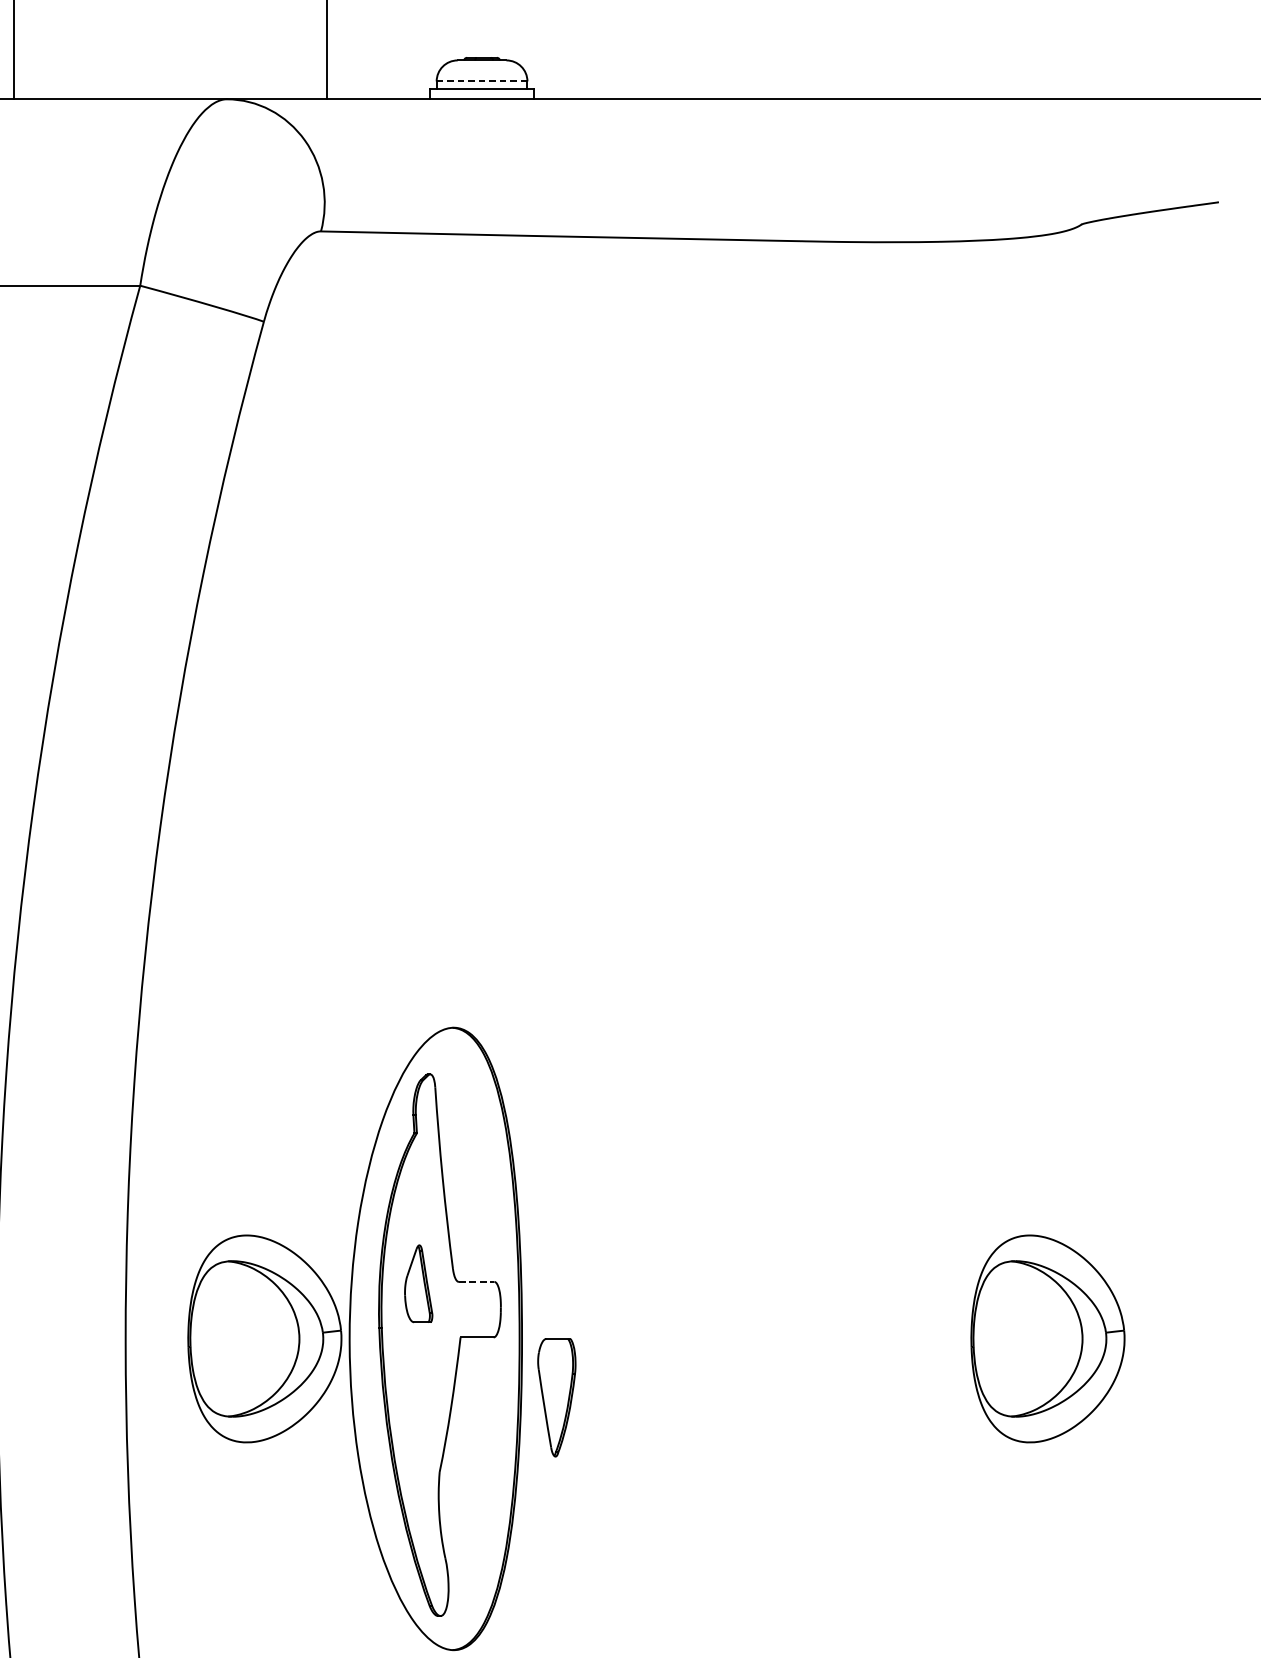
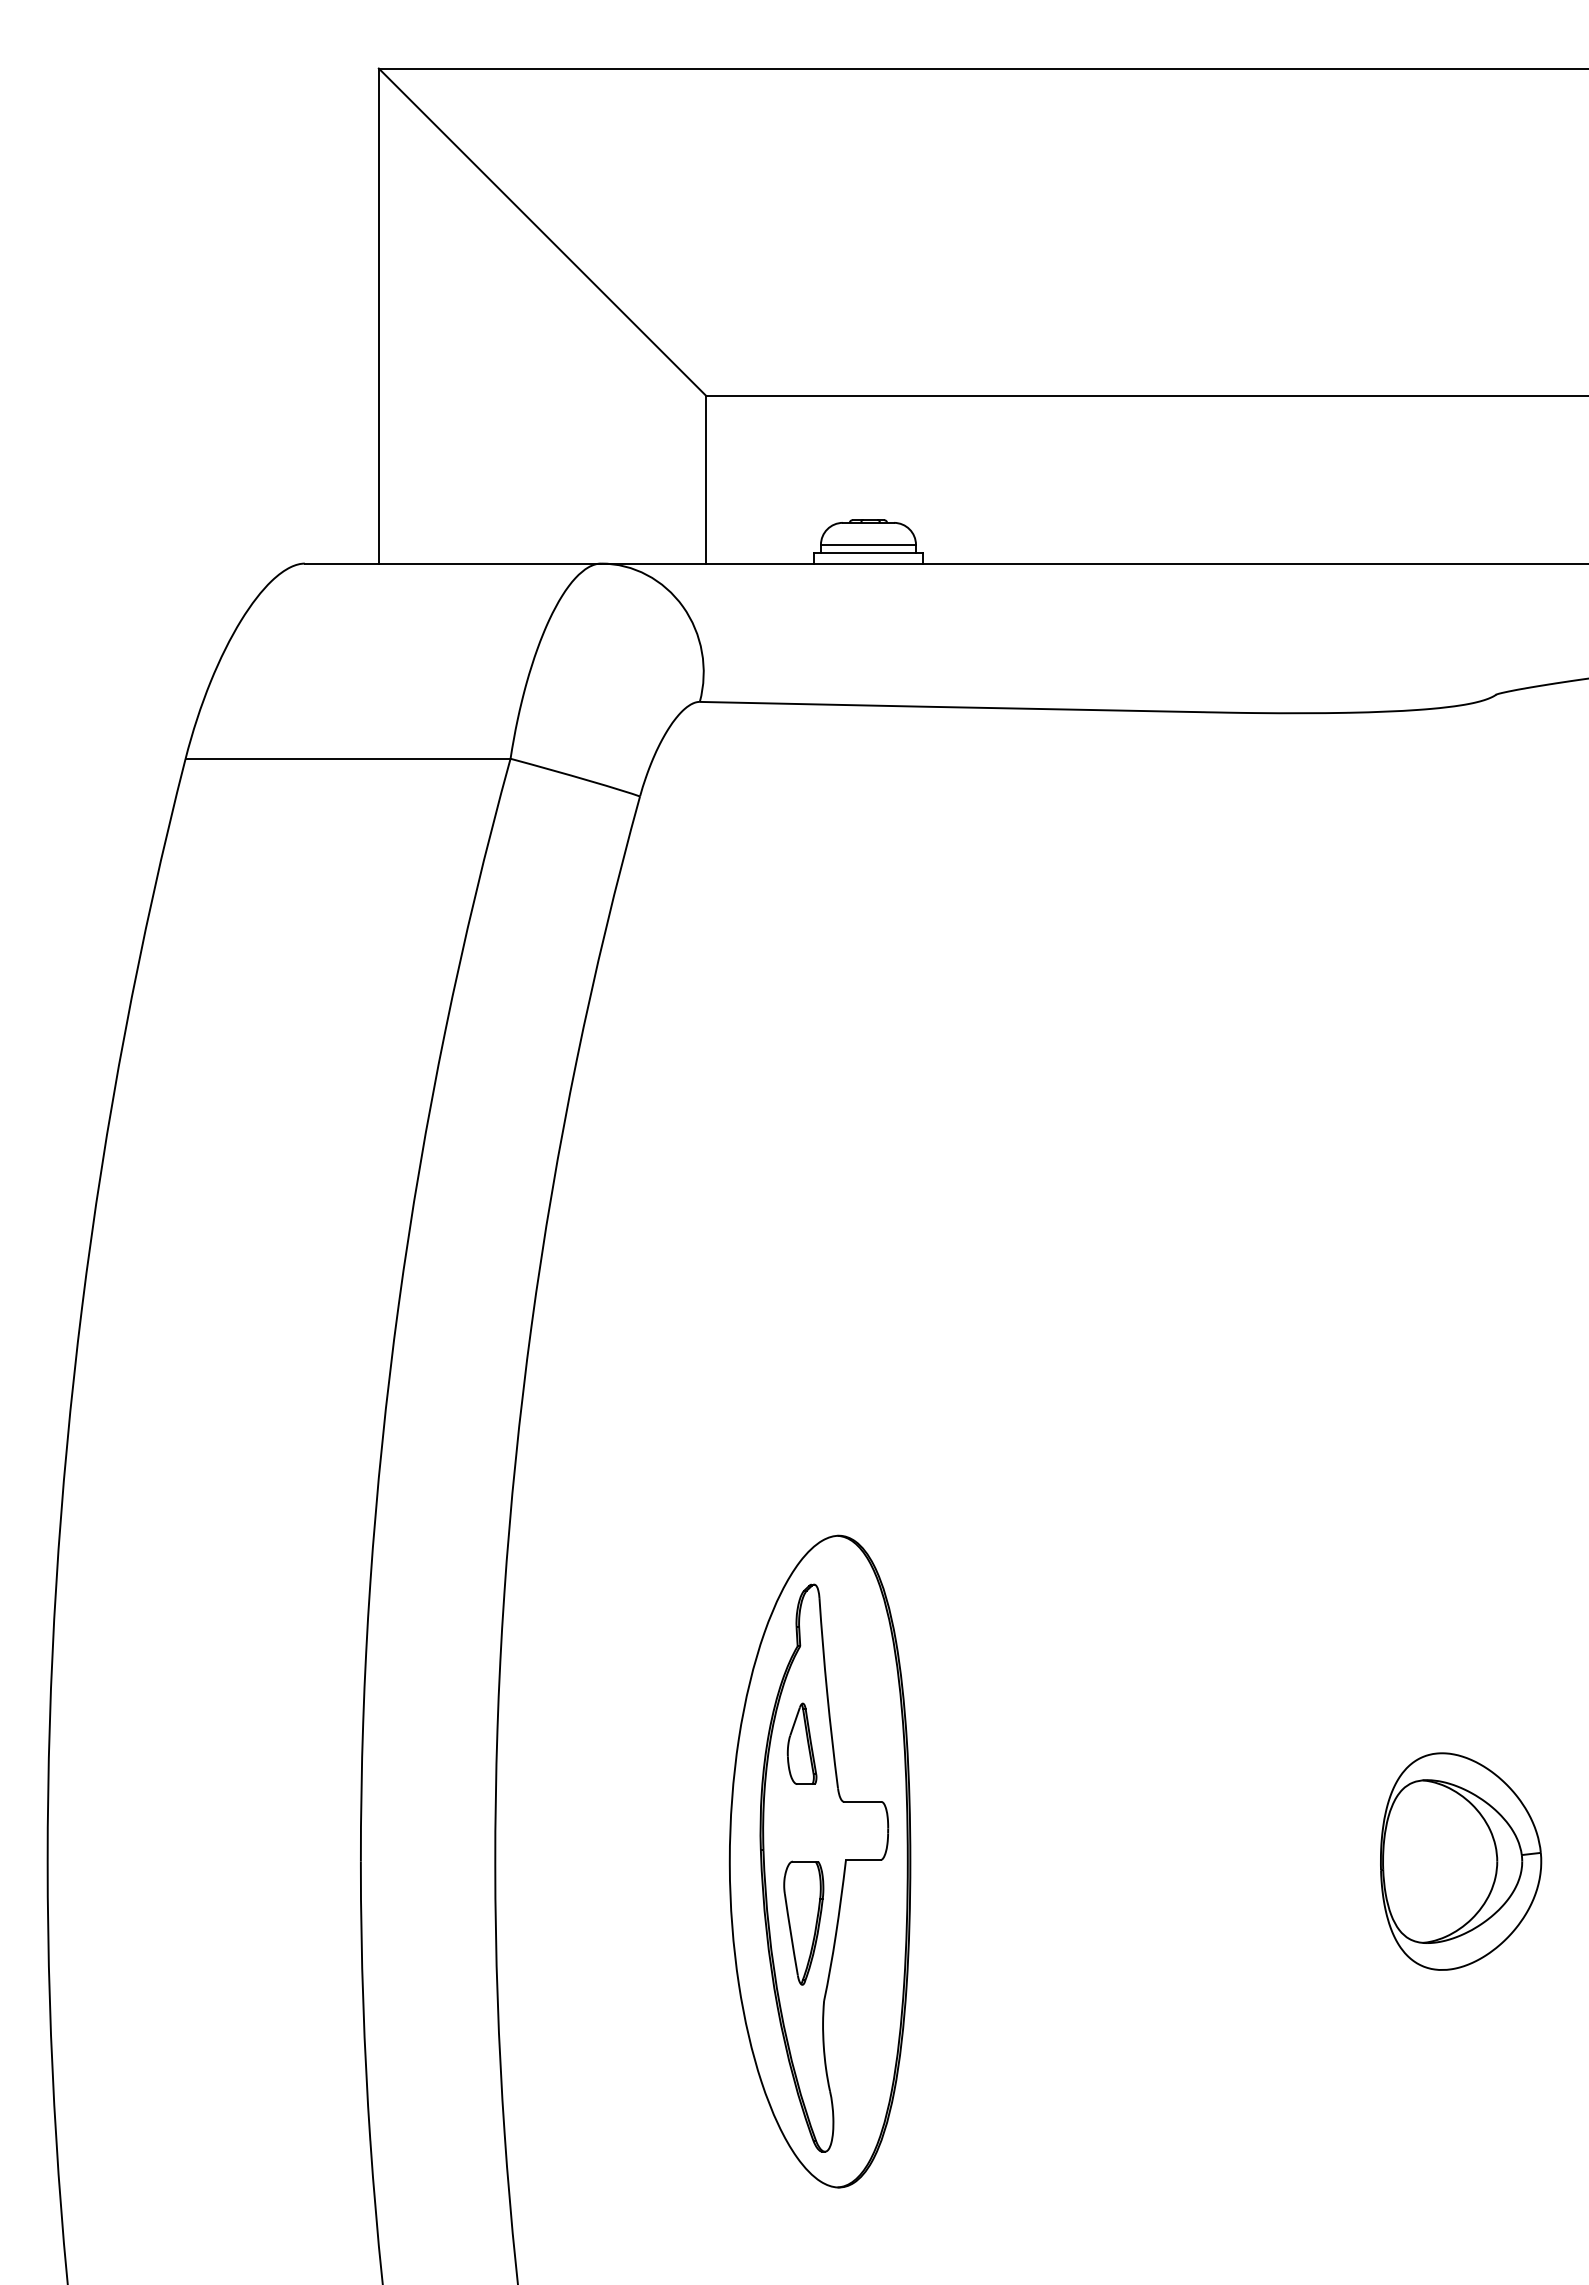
line: (482, 81) -> (868, 544), dashed -> solid
line: (476, 1281) -> (862, 1801), dashed -> solid
part: (418, 1283) -> (801, 1743), moved
part: (265, 1338) -> (641, 1861), removed
part: (556, 1397) -> (803, 1922), moved

